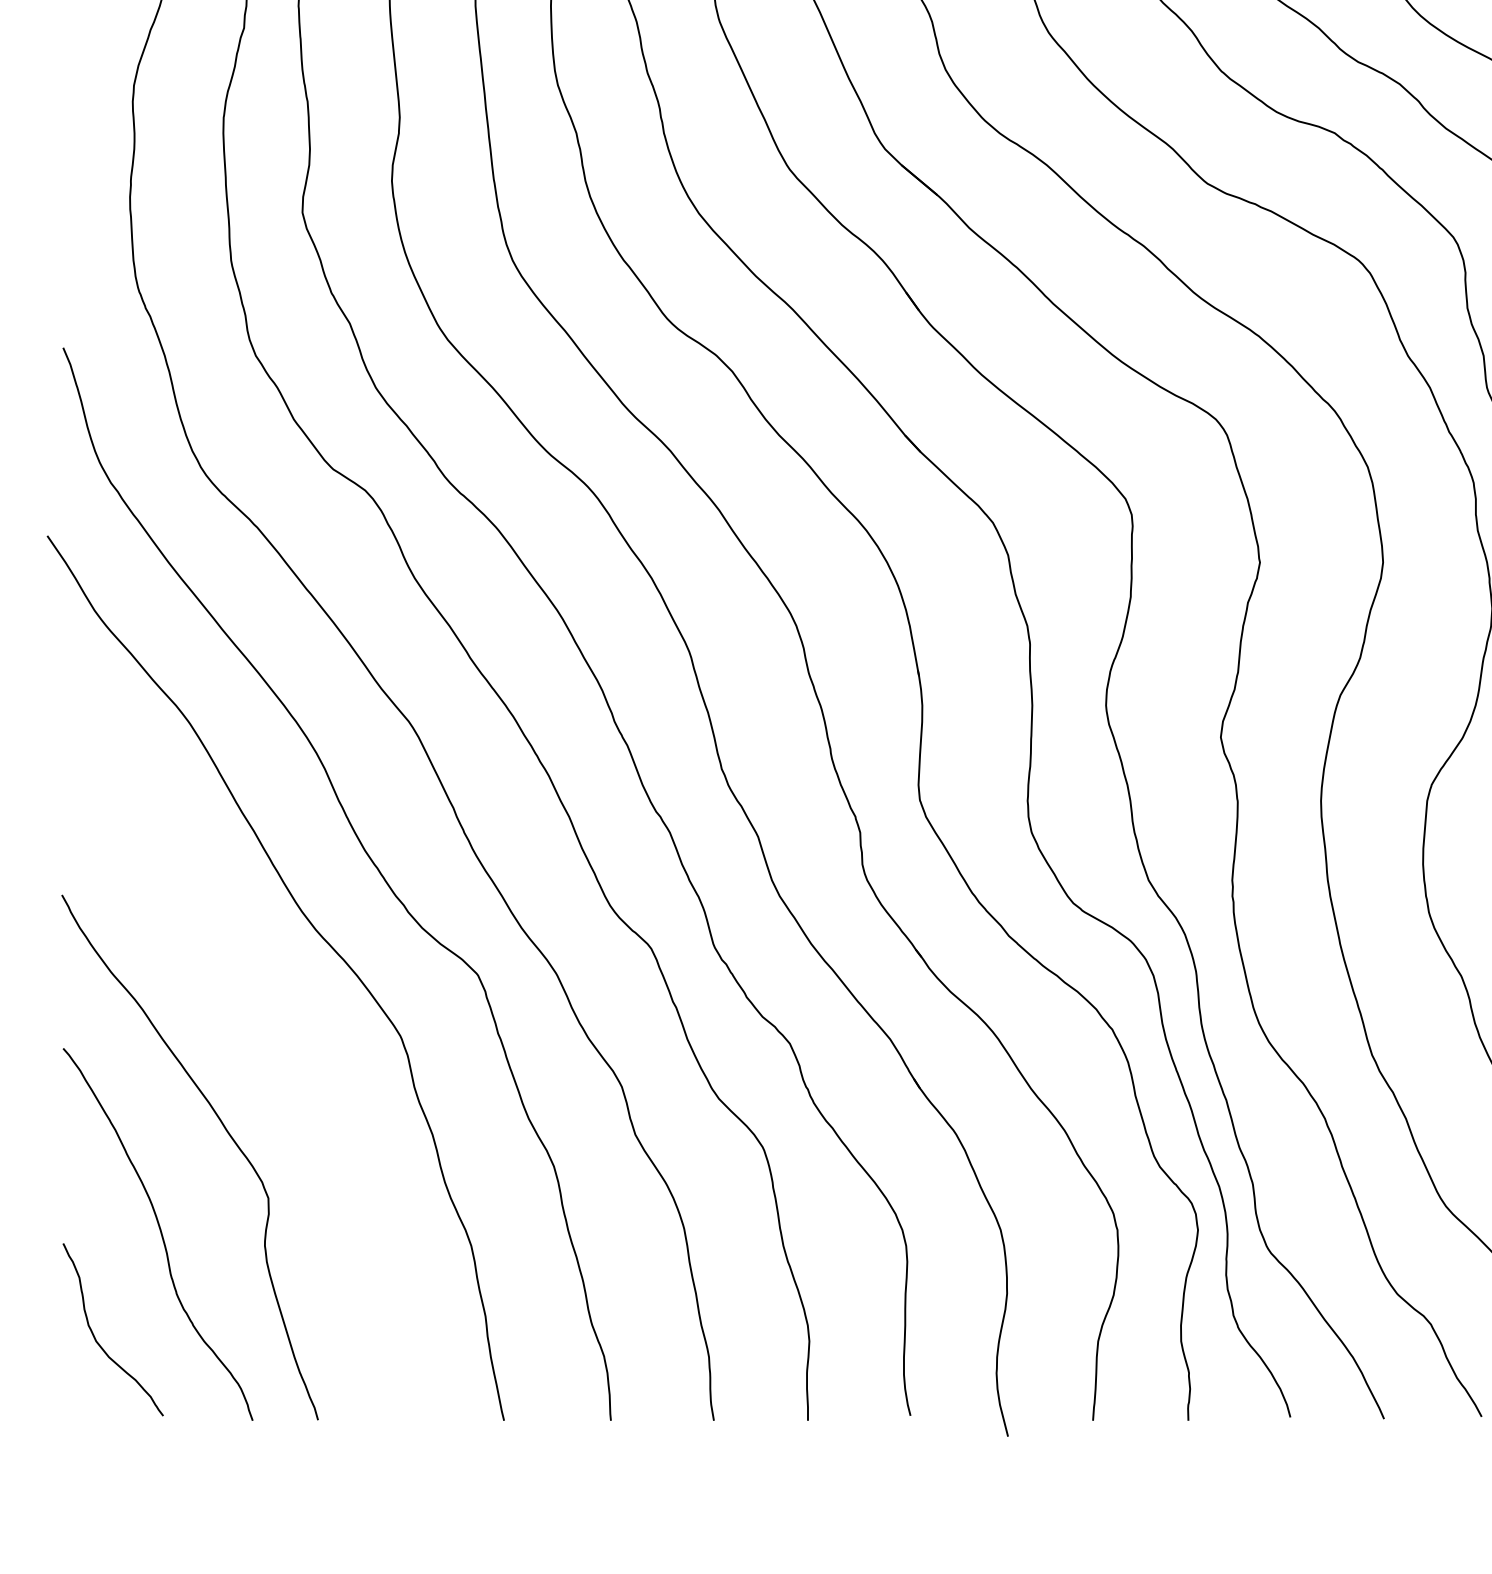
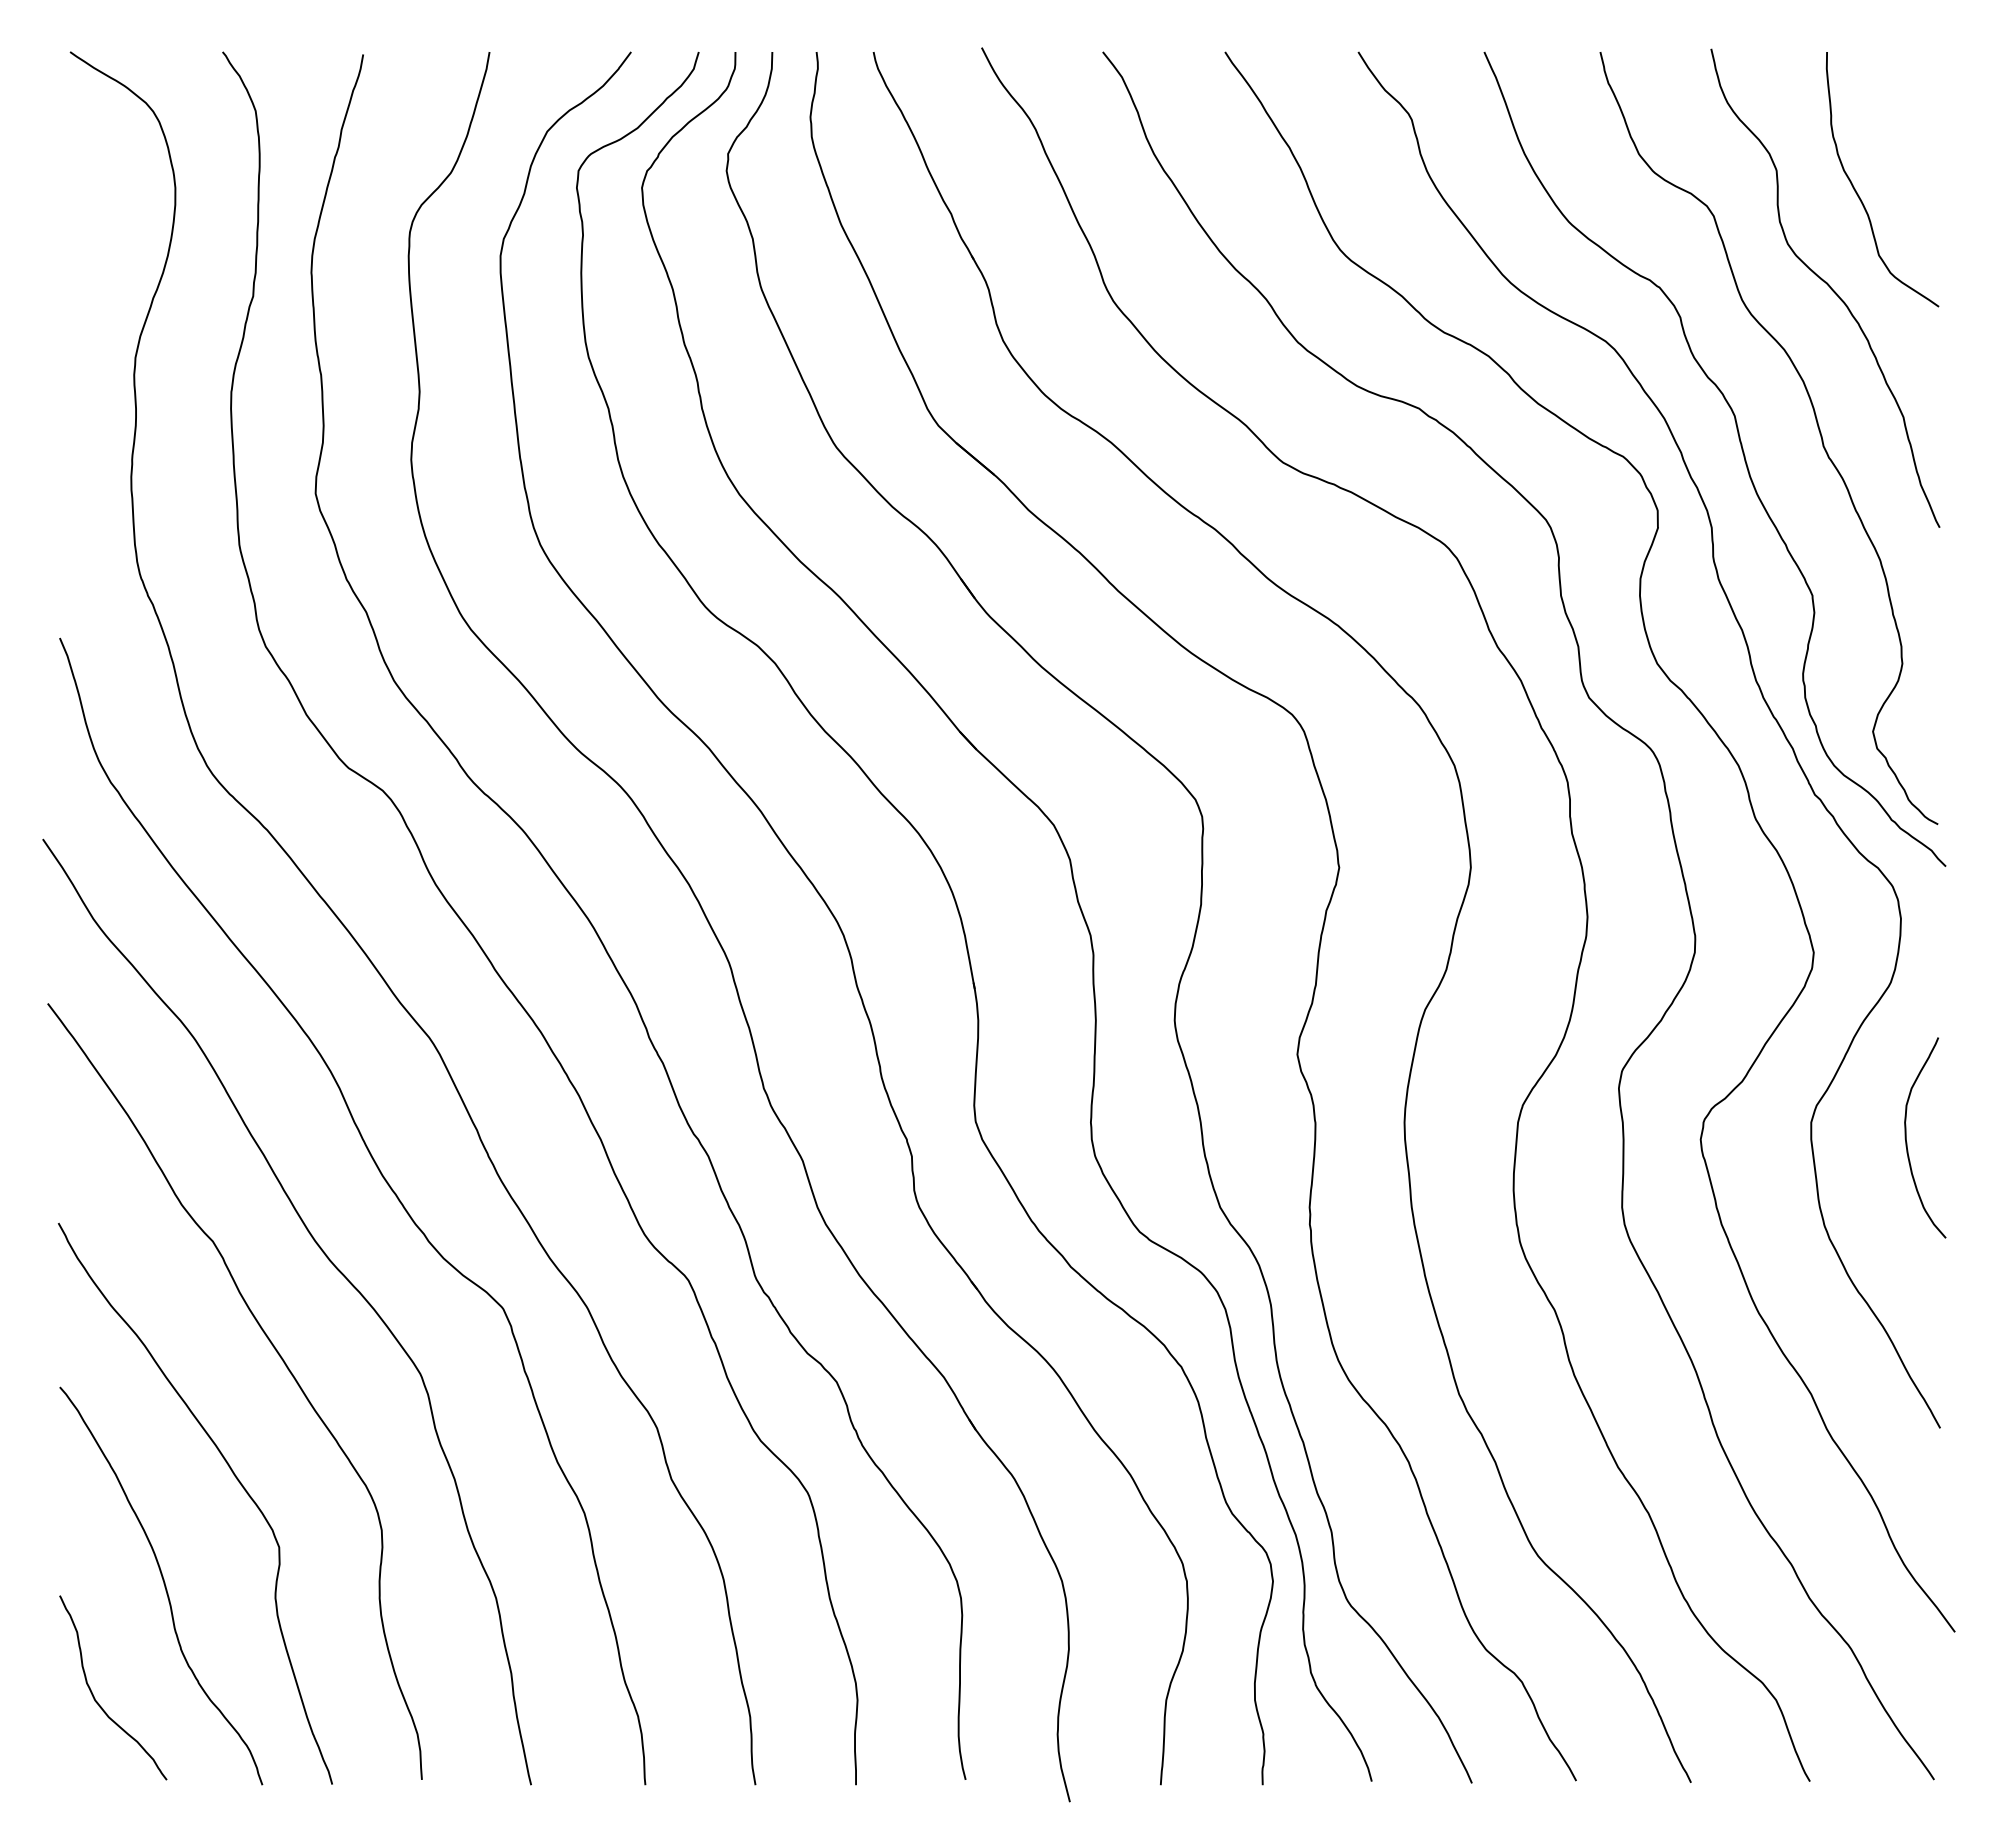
curve: (271, 1024) -> (282, 1361), added

